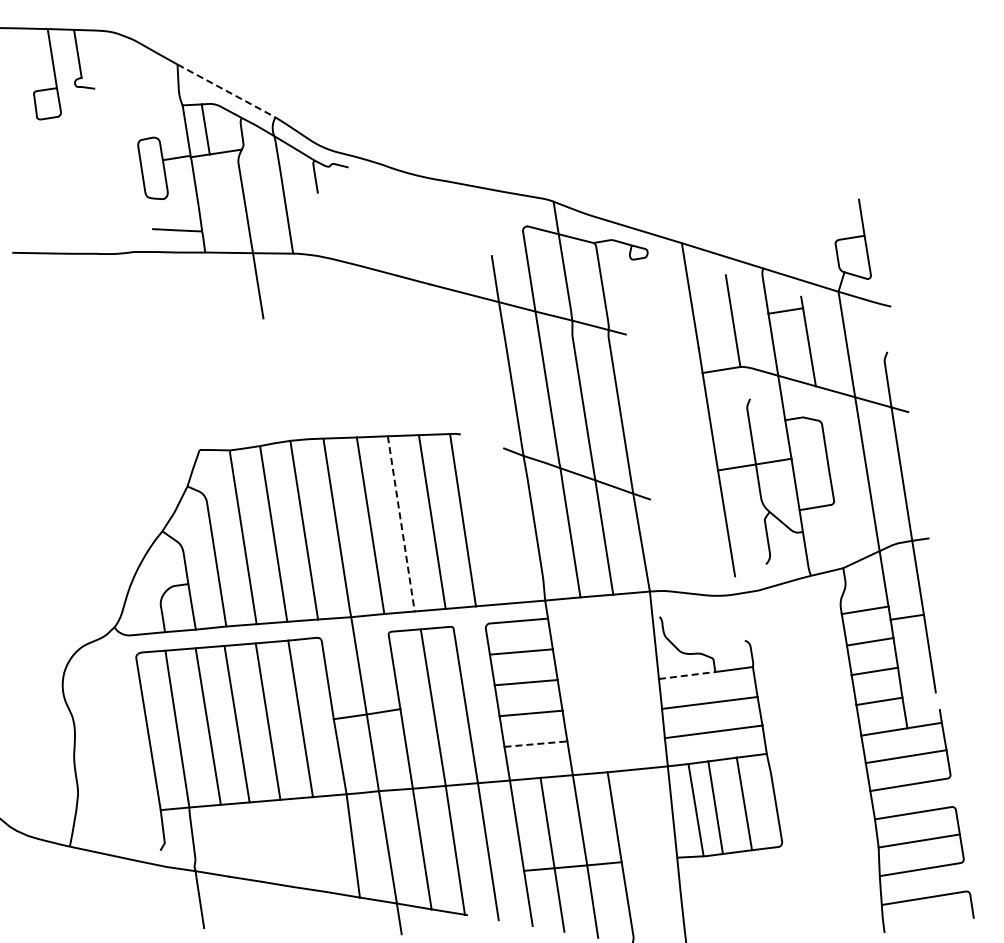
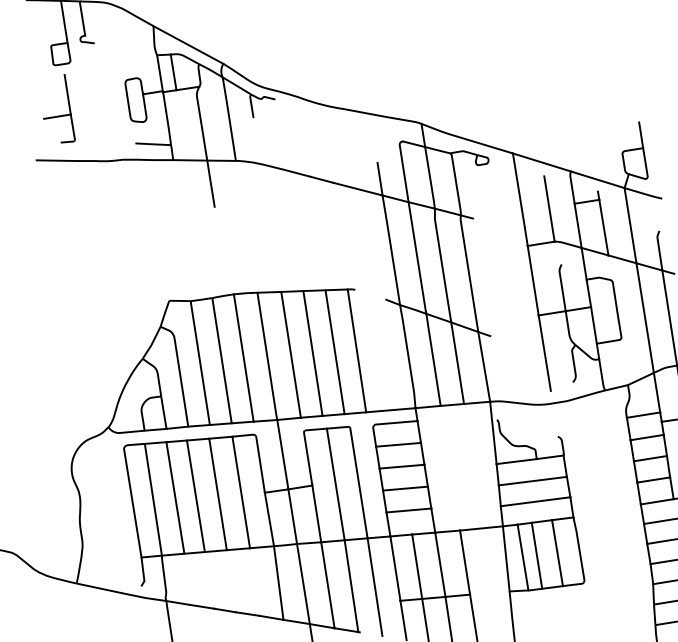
line: (226, 90) -> (188, 44), dashed -> solid
part: (47, 189) -> (60, 115), added
line: (401, 523) -> (313, 353), dashed -> solid
line: (687, 675) -> (516, 461), dashed -> solid
line: (535, 744) -> (408, 510), dashed -> solid

